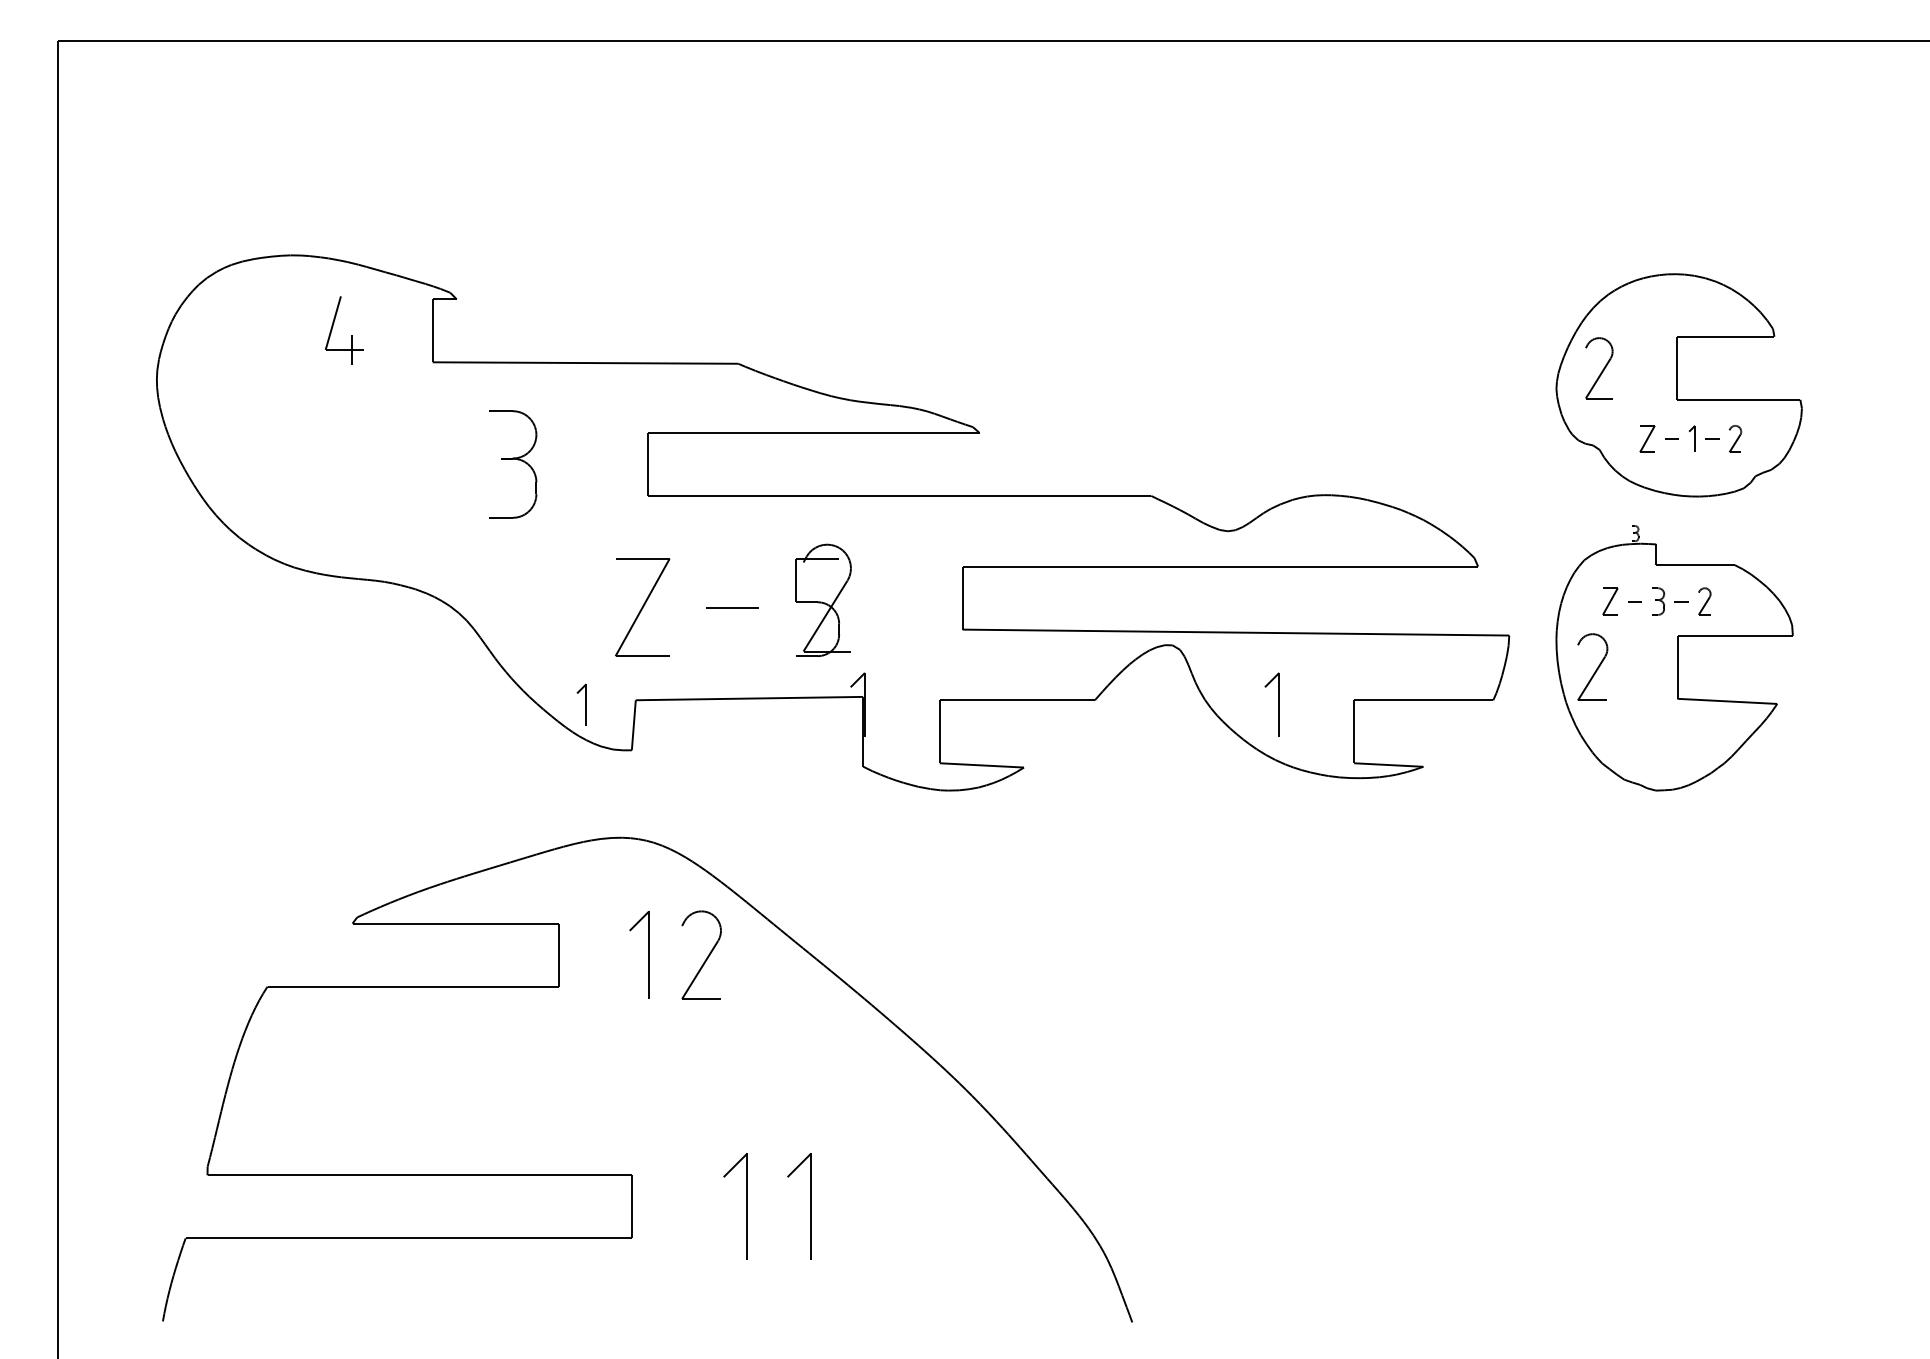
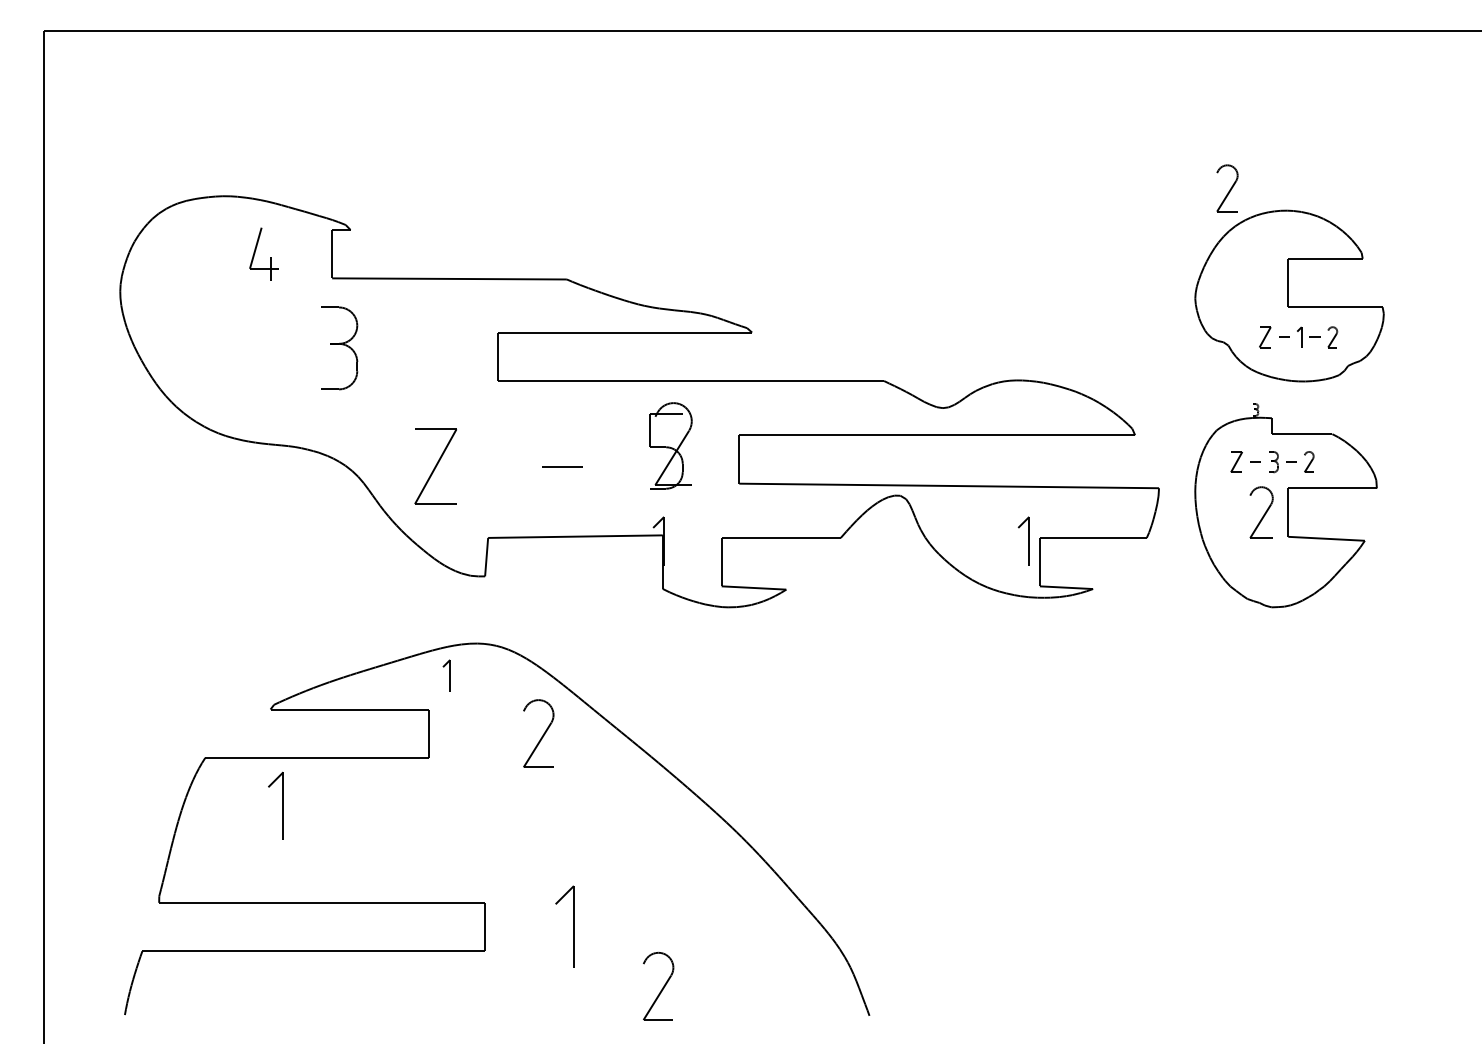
part: (1599, 368) -> (1227, 188), moved
part: (513, 464) -> (339, 348), moved
part: (823, 599) -> (670, 445), moved
part: (642, 607) -> (435, 466), moved
part: (1592, 666) -> (1261, 512), moved
part: (581, 704) -> (446, 675), moved
part: (1278, 704) -> (1028, 541), moved
part: (648, 954) -> (282, 805), moved
part: (810, 1206) -> (622, 926), removed
part: (857, 1283) -> (658, 985), added

